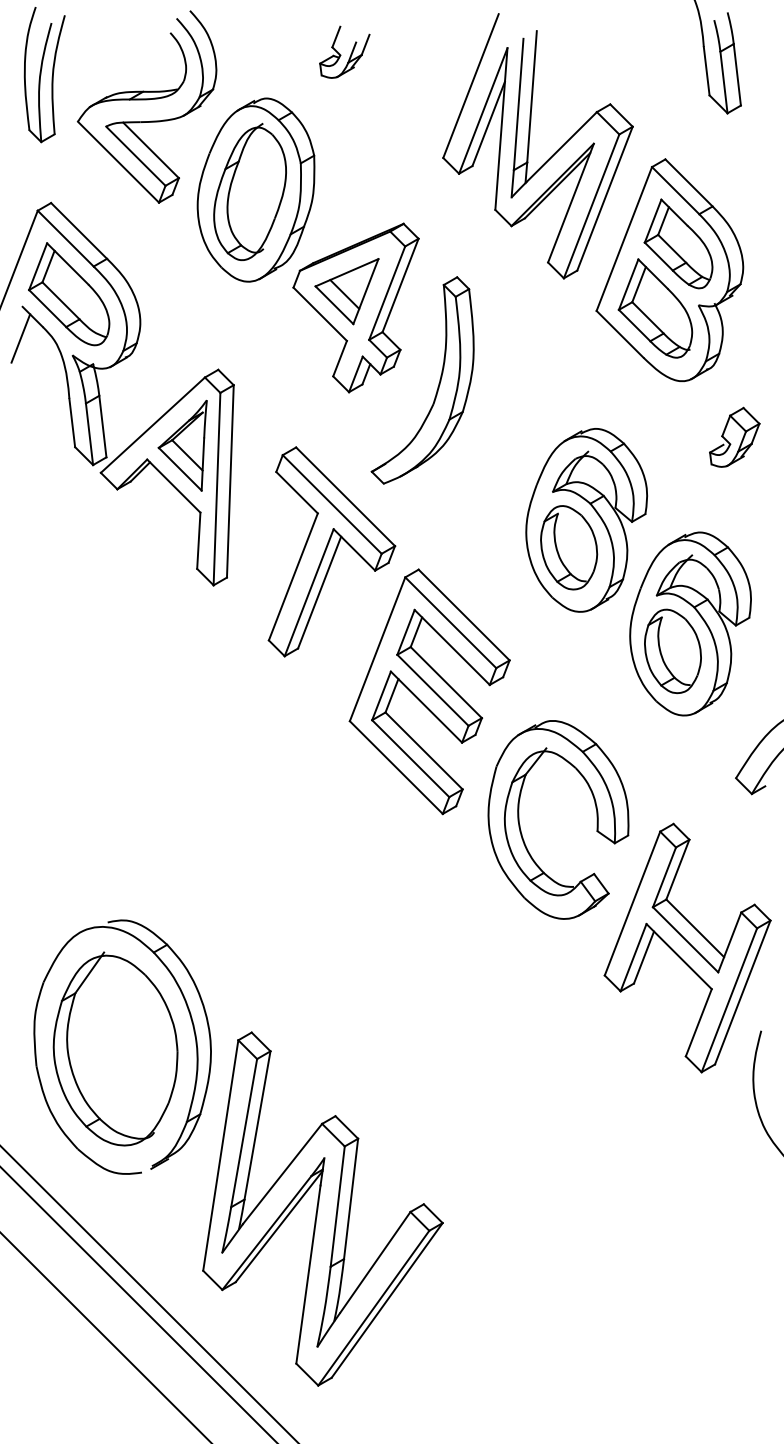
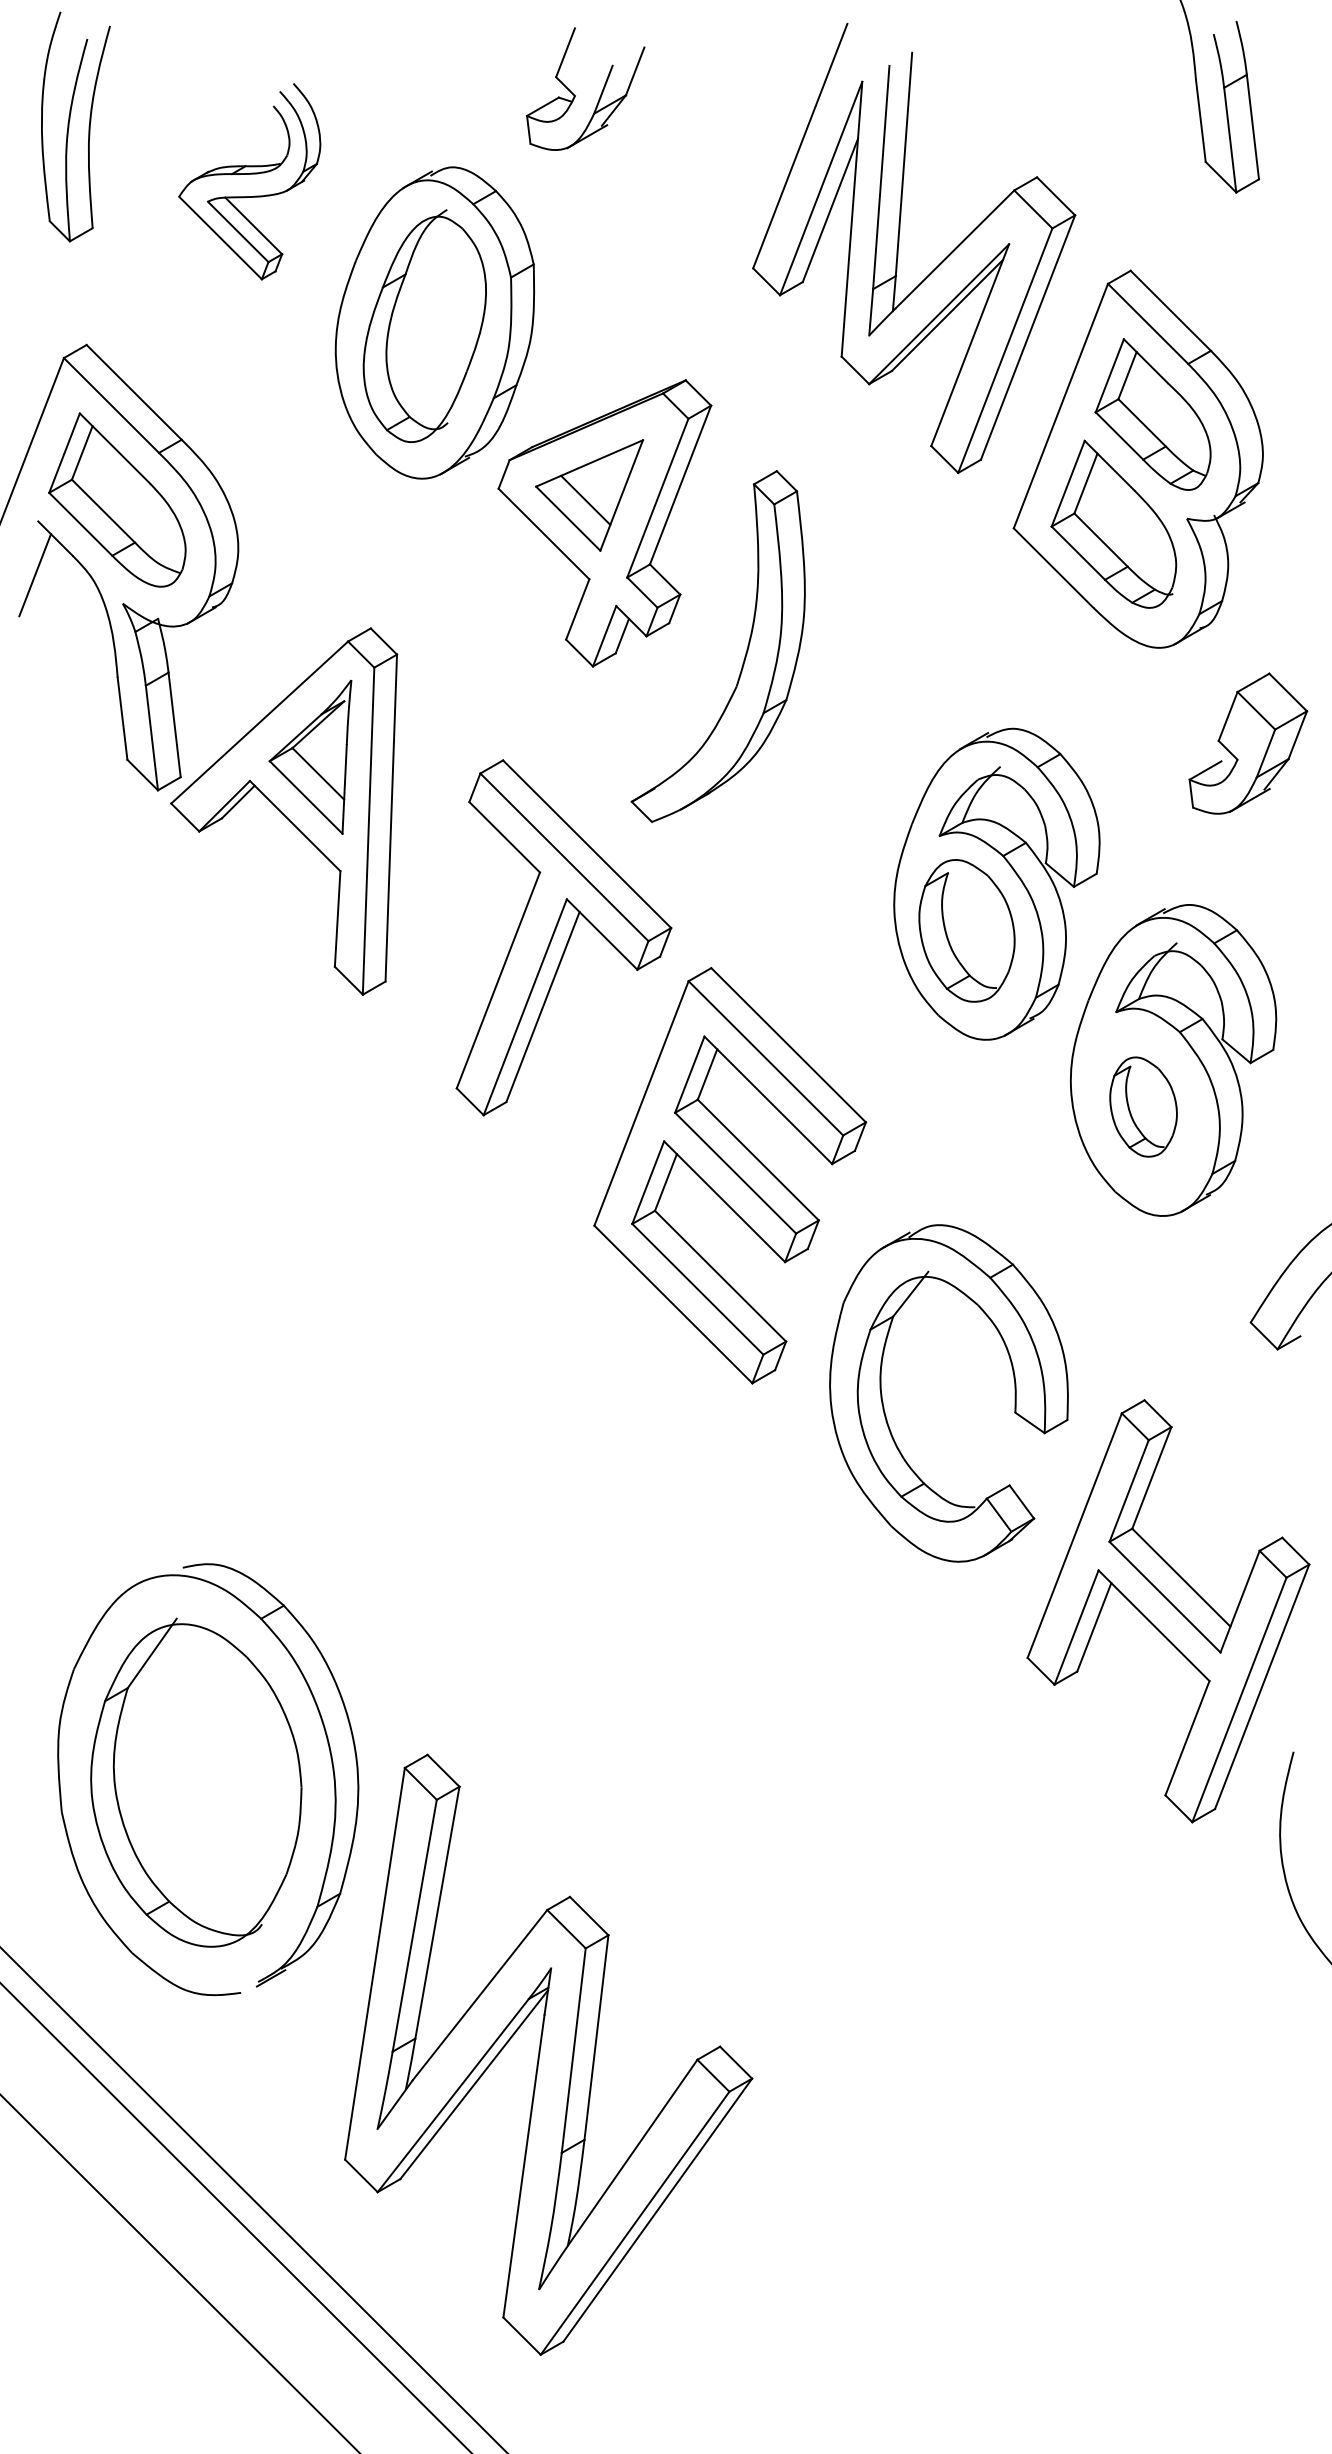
part: (344, 51) -> (585, 87), size x1.4
part: (146, 106) -> (248, 180), size x0.6
part: (734, 436) -> (1248, 741), size x1.4
part: (672, 651) -> (1142, 1107), size x0.7

